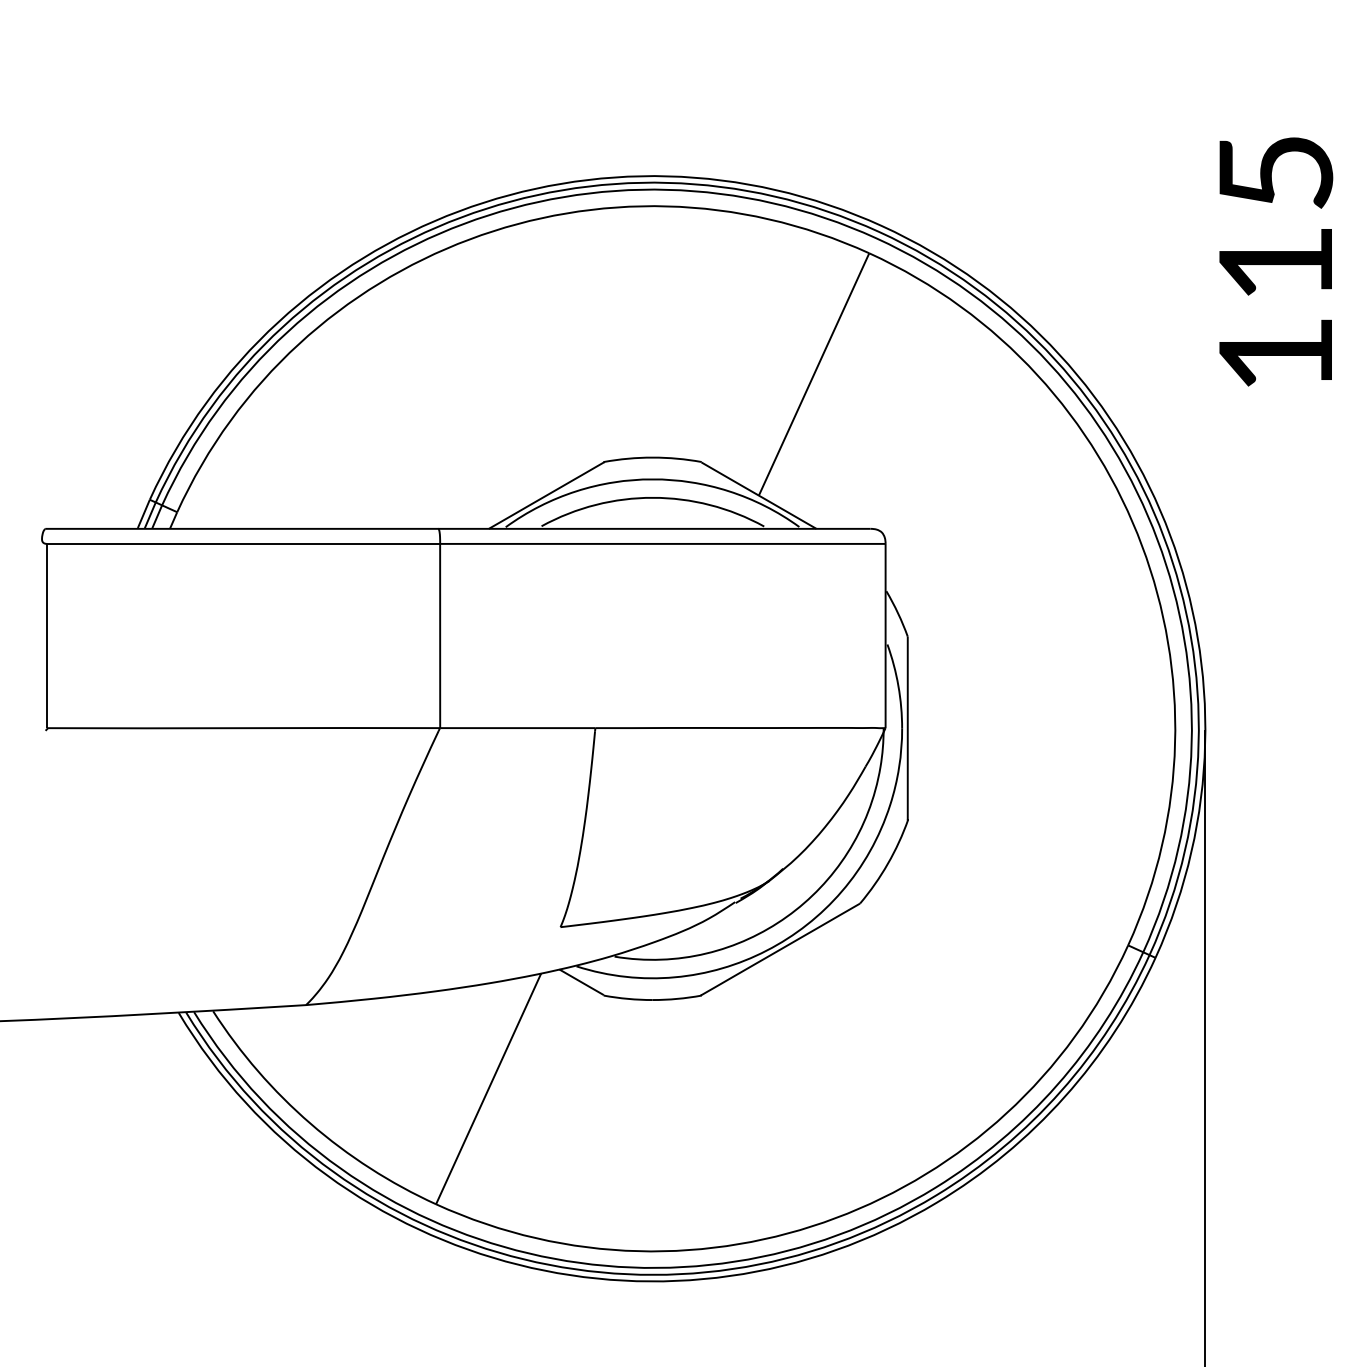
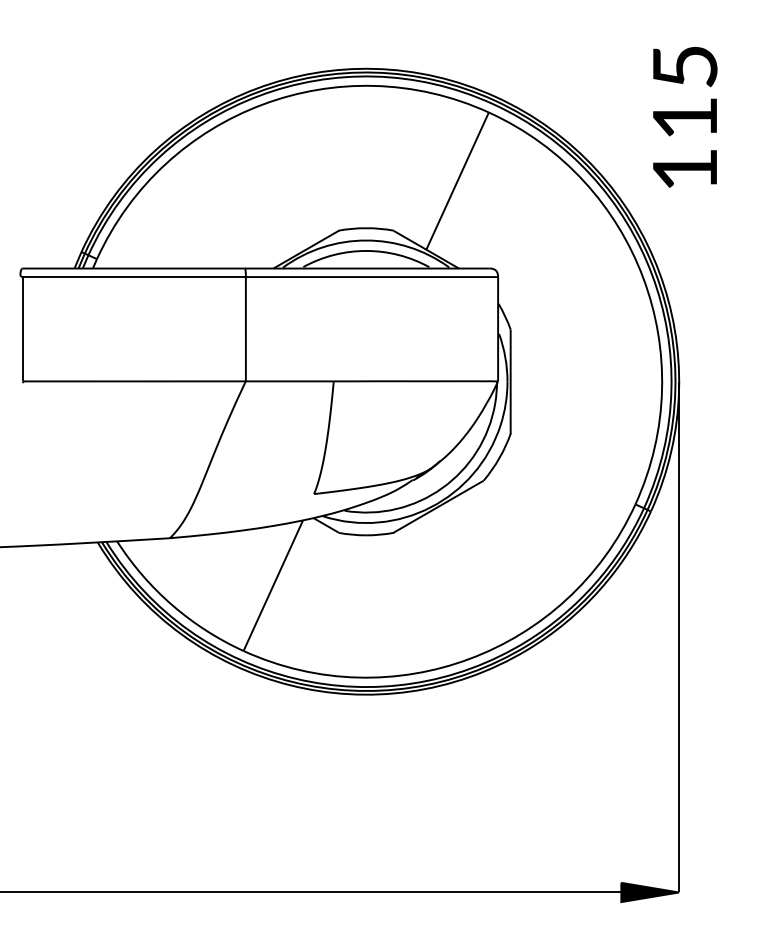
text: (1276, 262) -> (685, 117), moved

